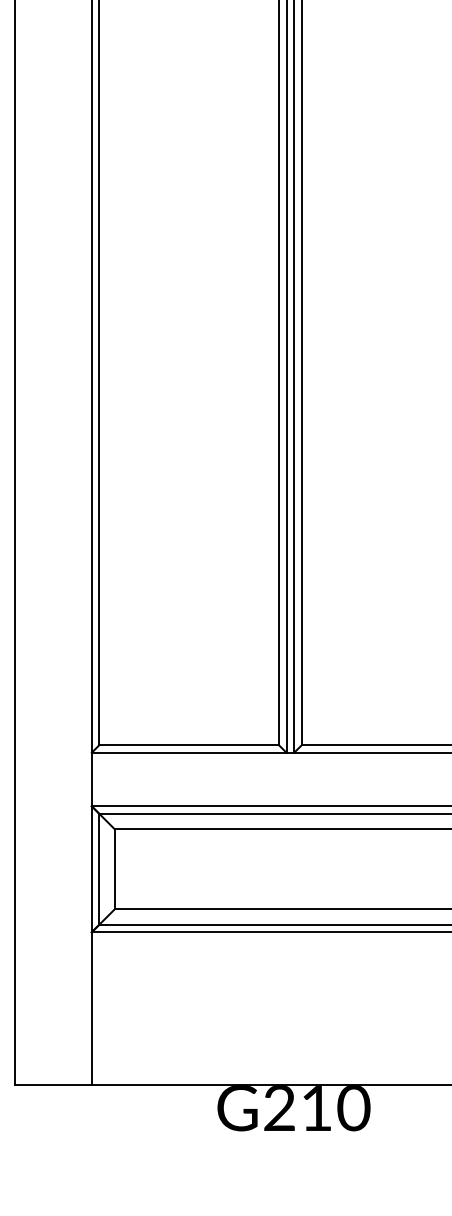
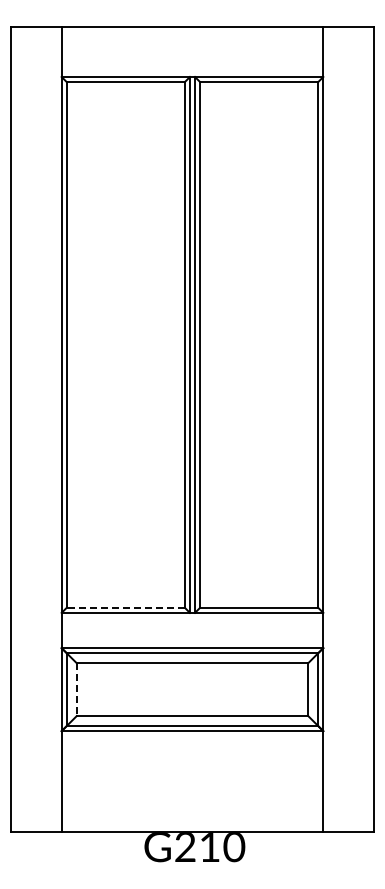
line: (188, 744) -> (125, 607), solid -> dashed
line: (114, 870) -> (76, 690), solid -> dashed

